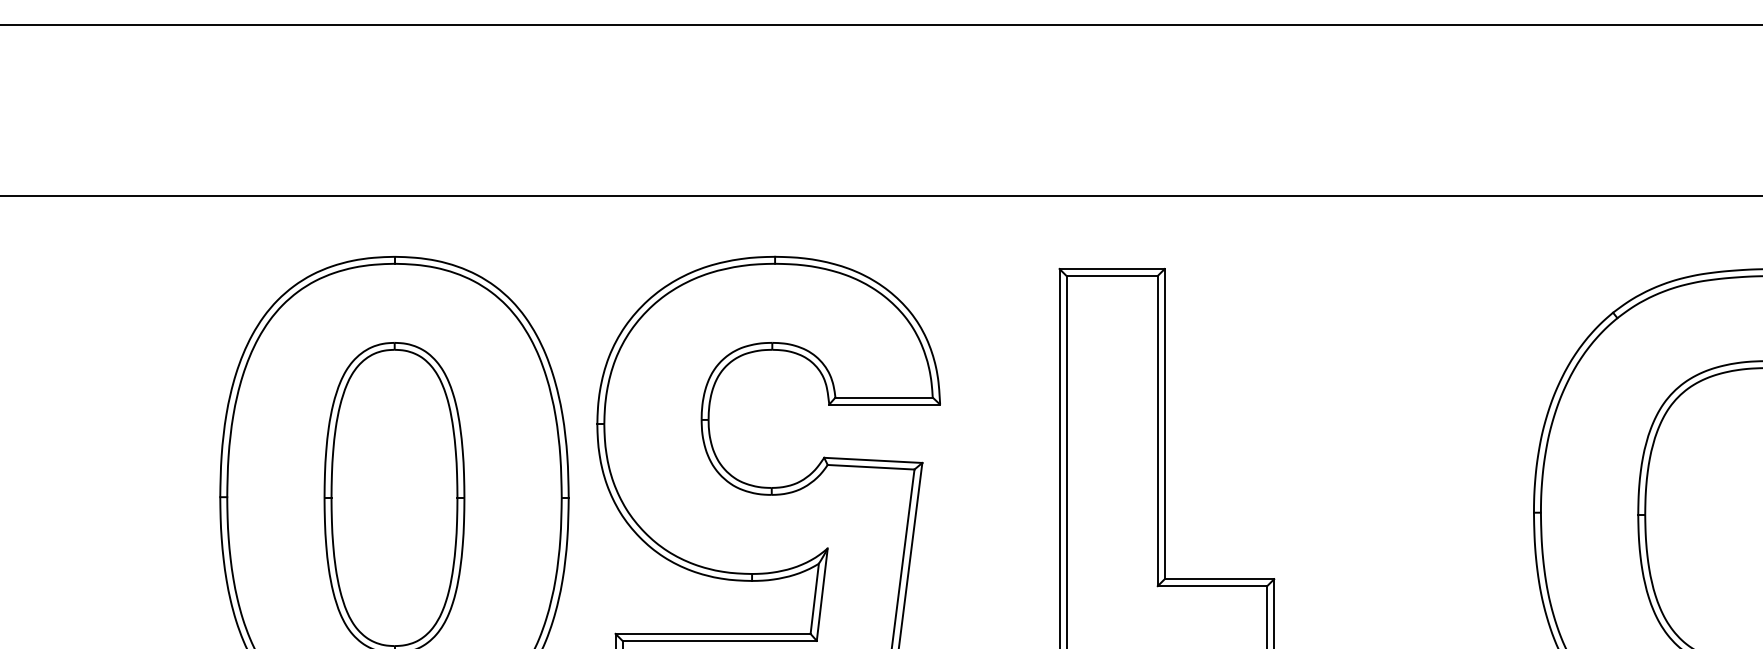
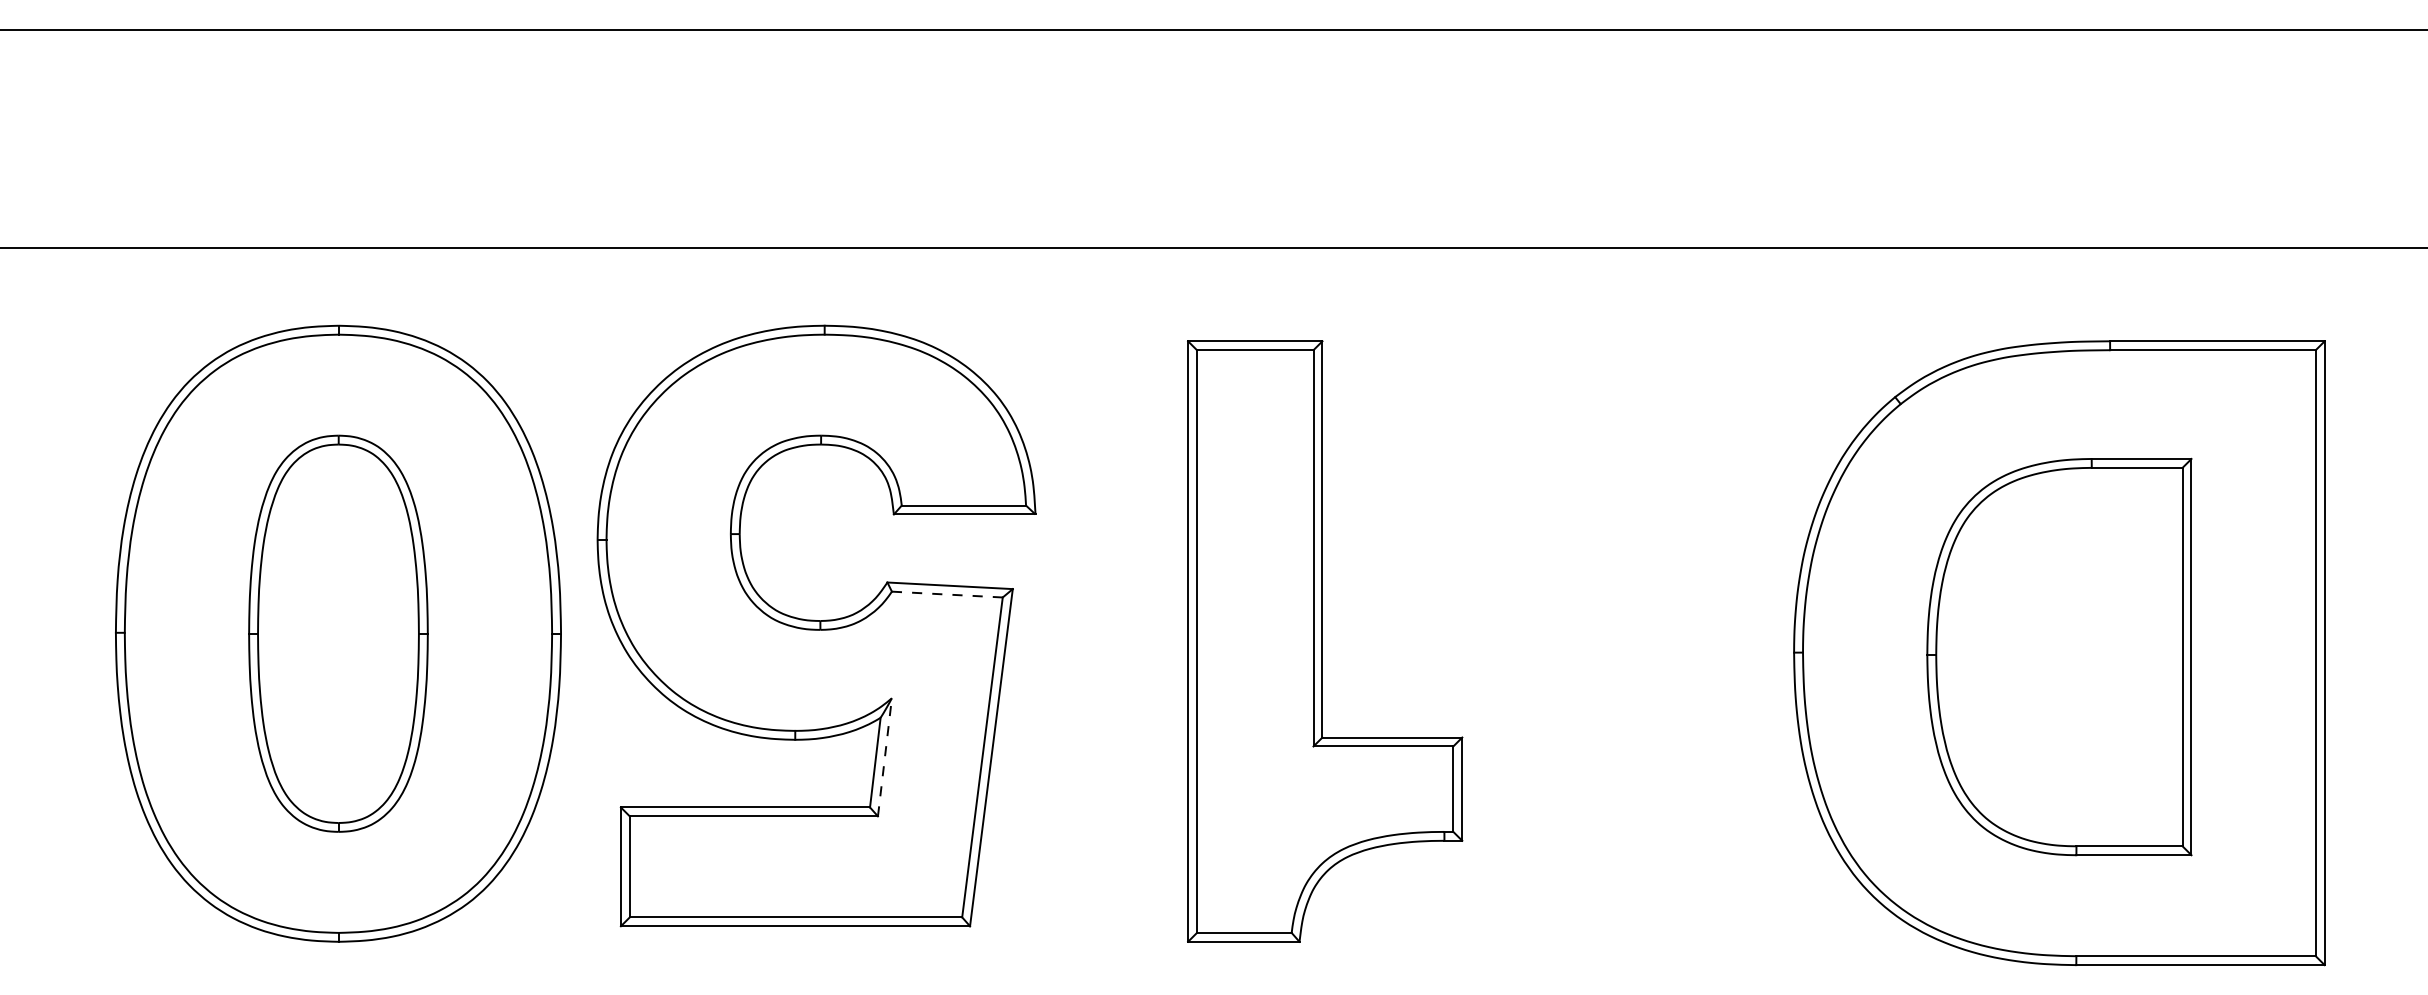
line: (871, 467) -> (947, 594), solid -> dashed
line: (822, 594) -> (885, 756), solid -> dashed

